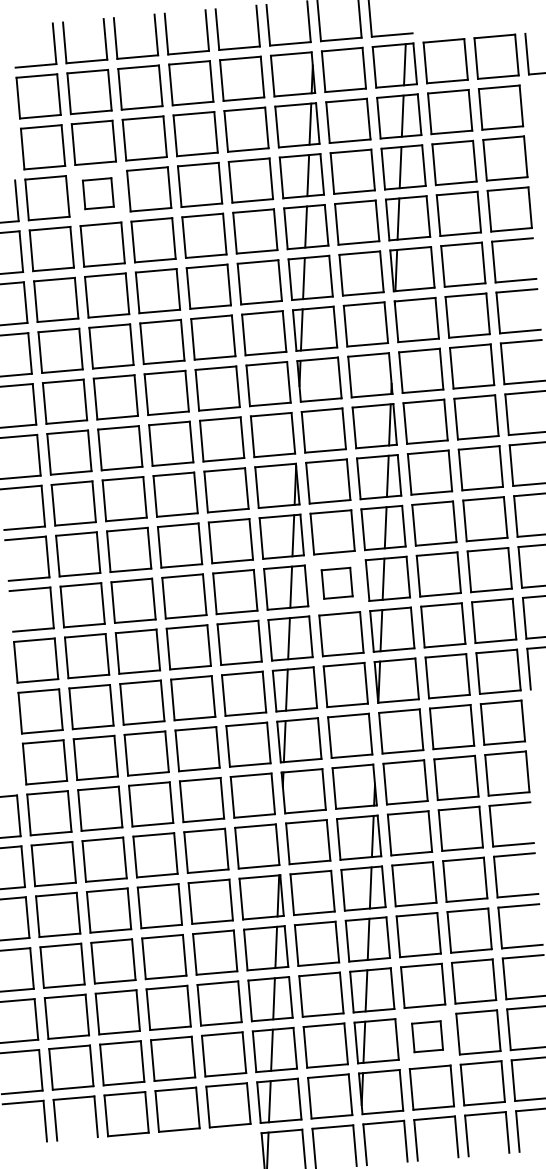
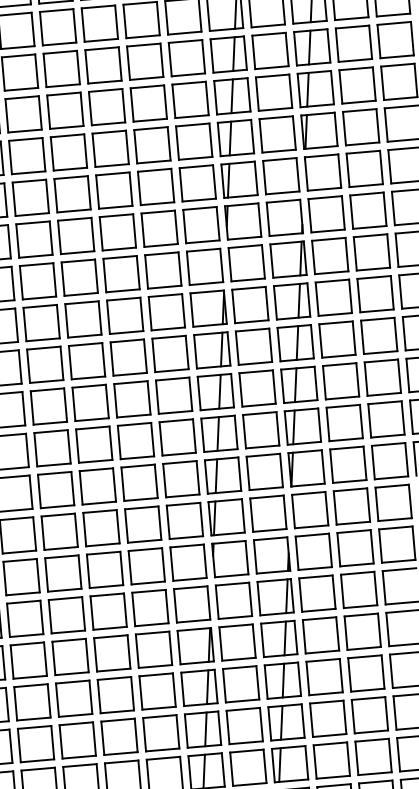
part: (98, 193) -> (61, 68), size x1.43
part: (337, 583) -> (257, 388), size x1.43
part: (427, 1036) -> (331, 760), size x1.43

